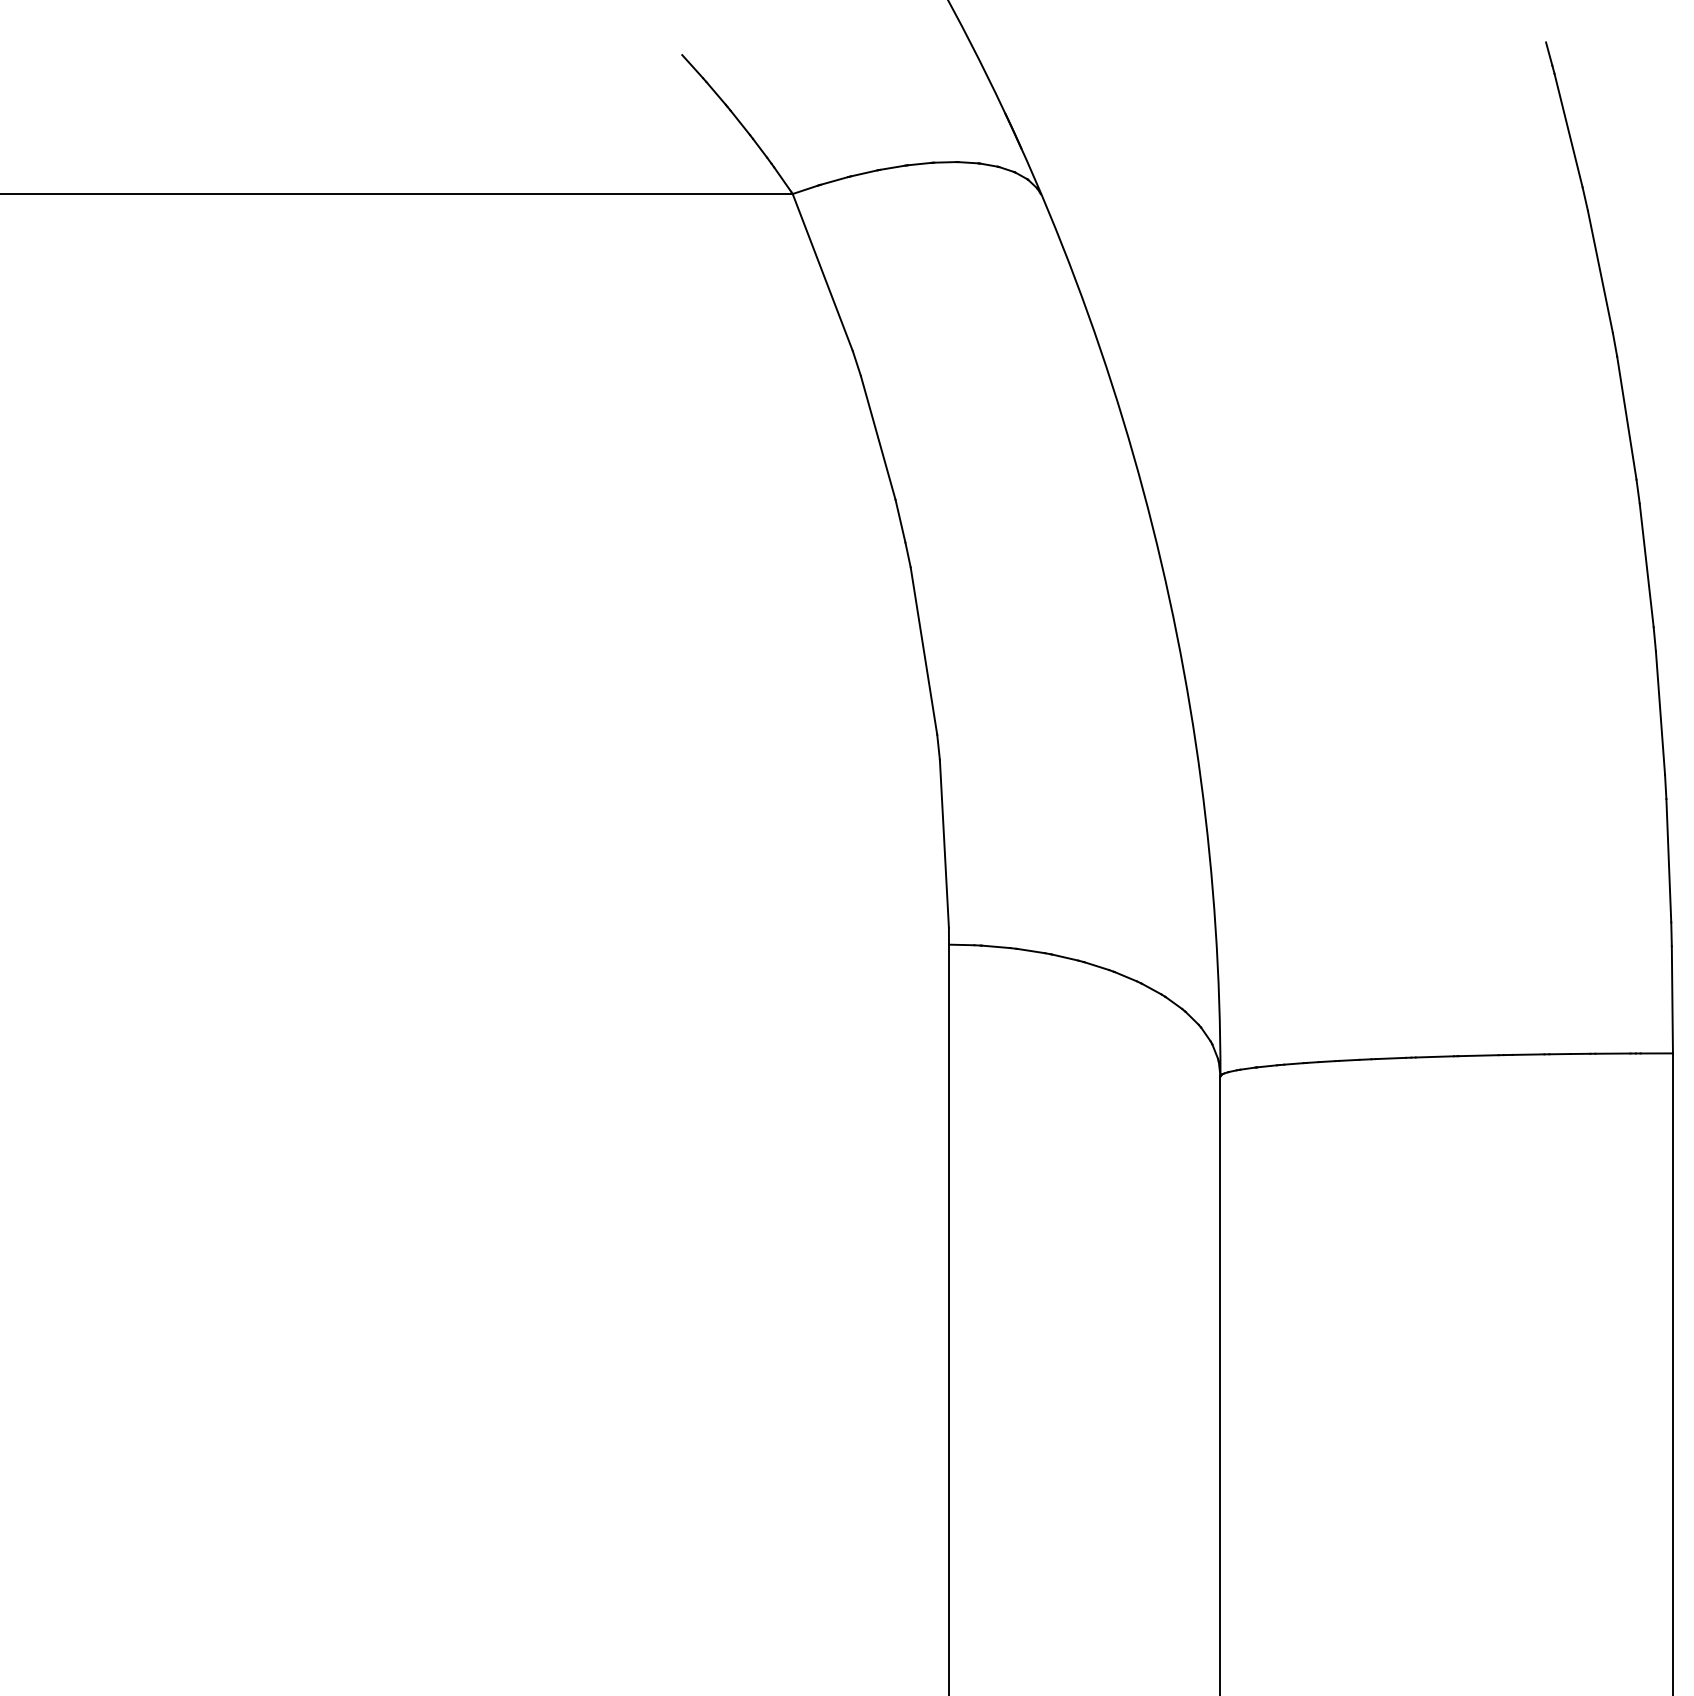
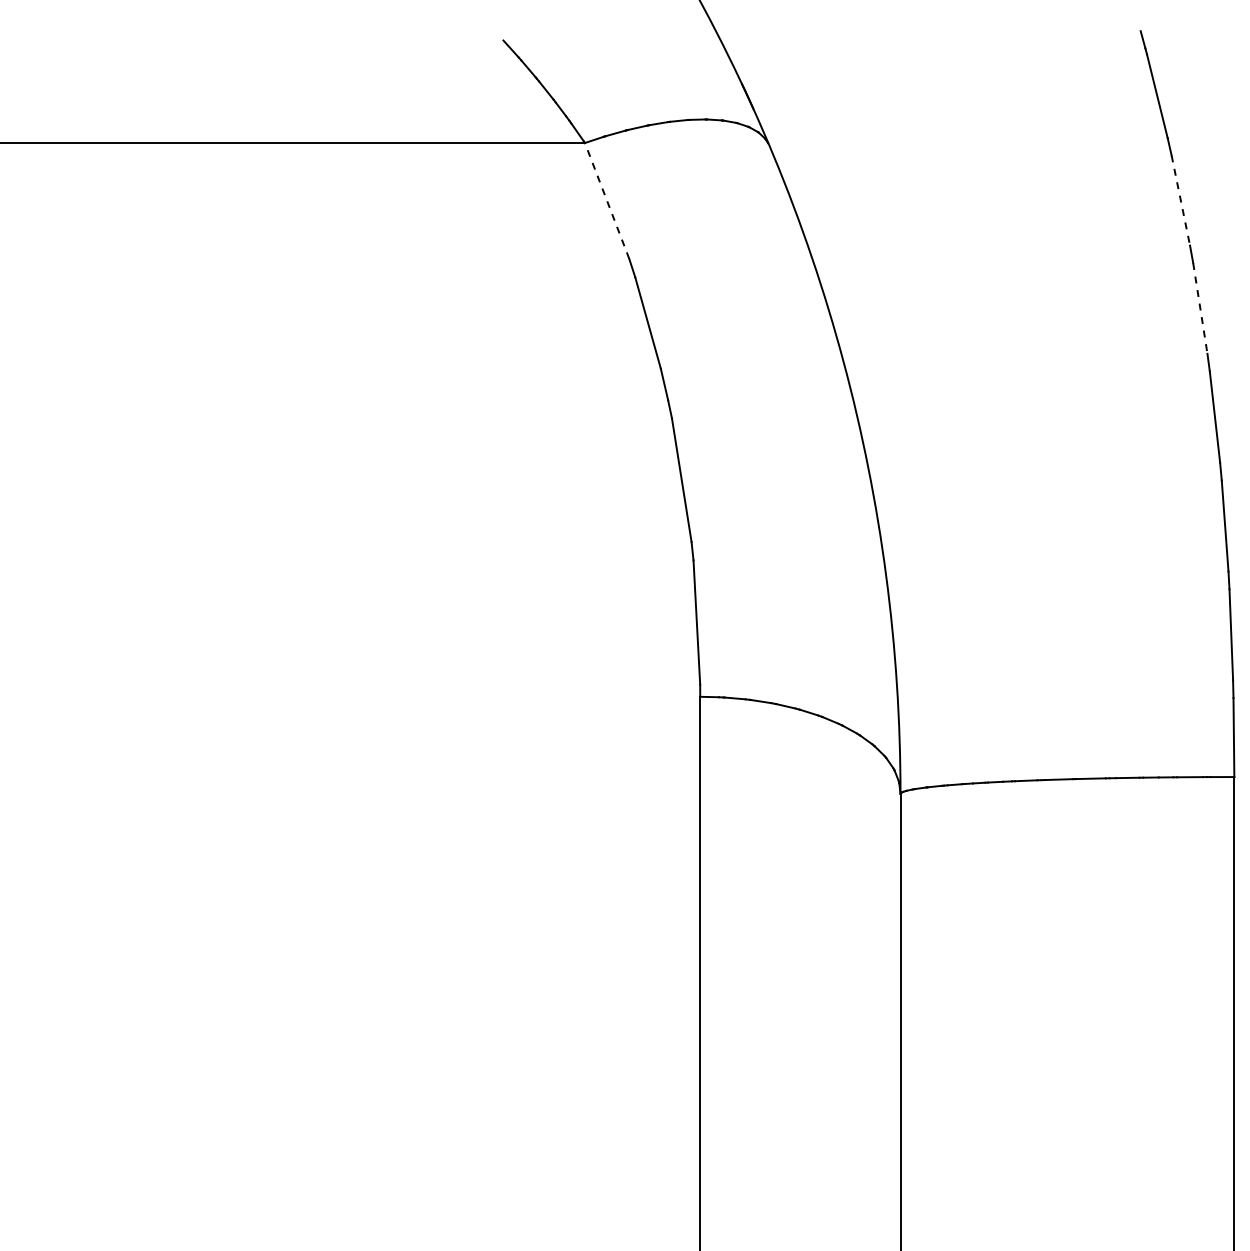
line: (821, 271) -> (606, 200), solid -> dashed
line: (1599, 273) -> (1180, 201), solid -> dashed
line: (1627, 418) -> (1200, 308), solid -> dashed

